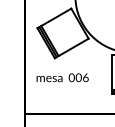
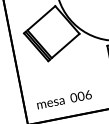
text: (62, 77) -> (64, 99), moved

